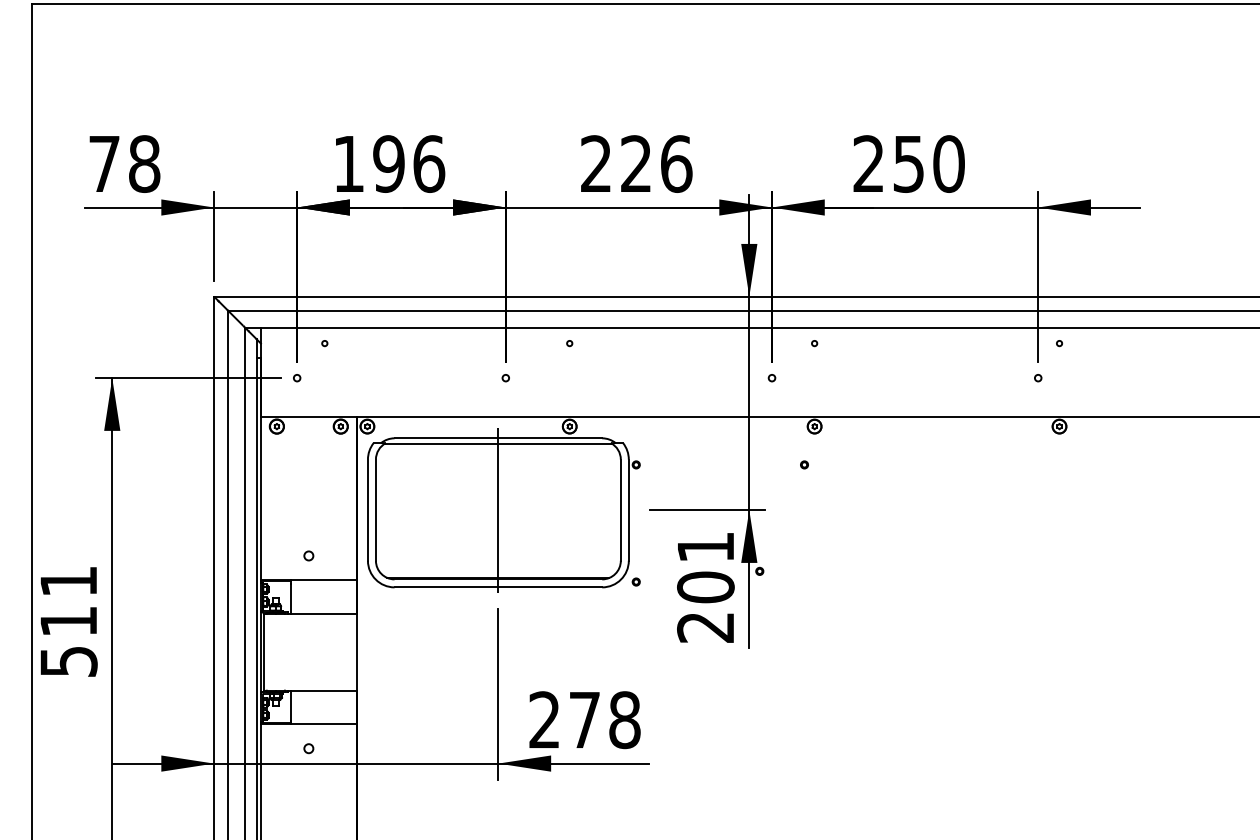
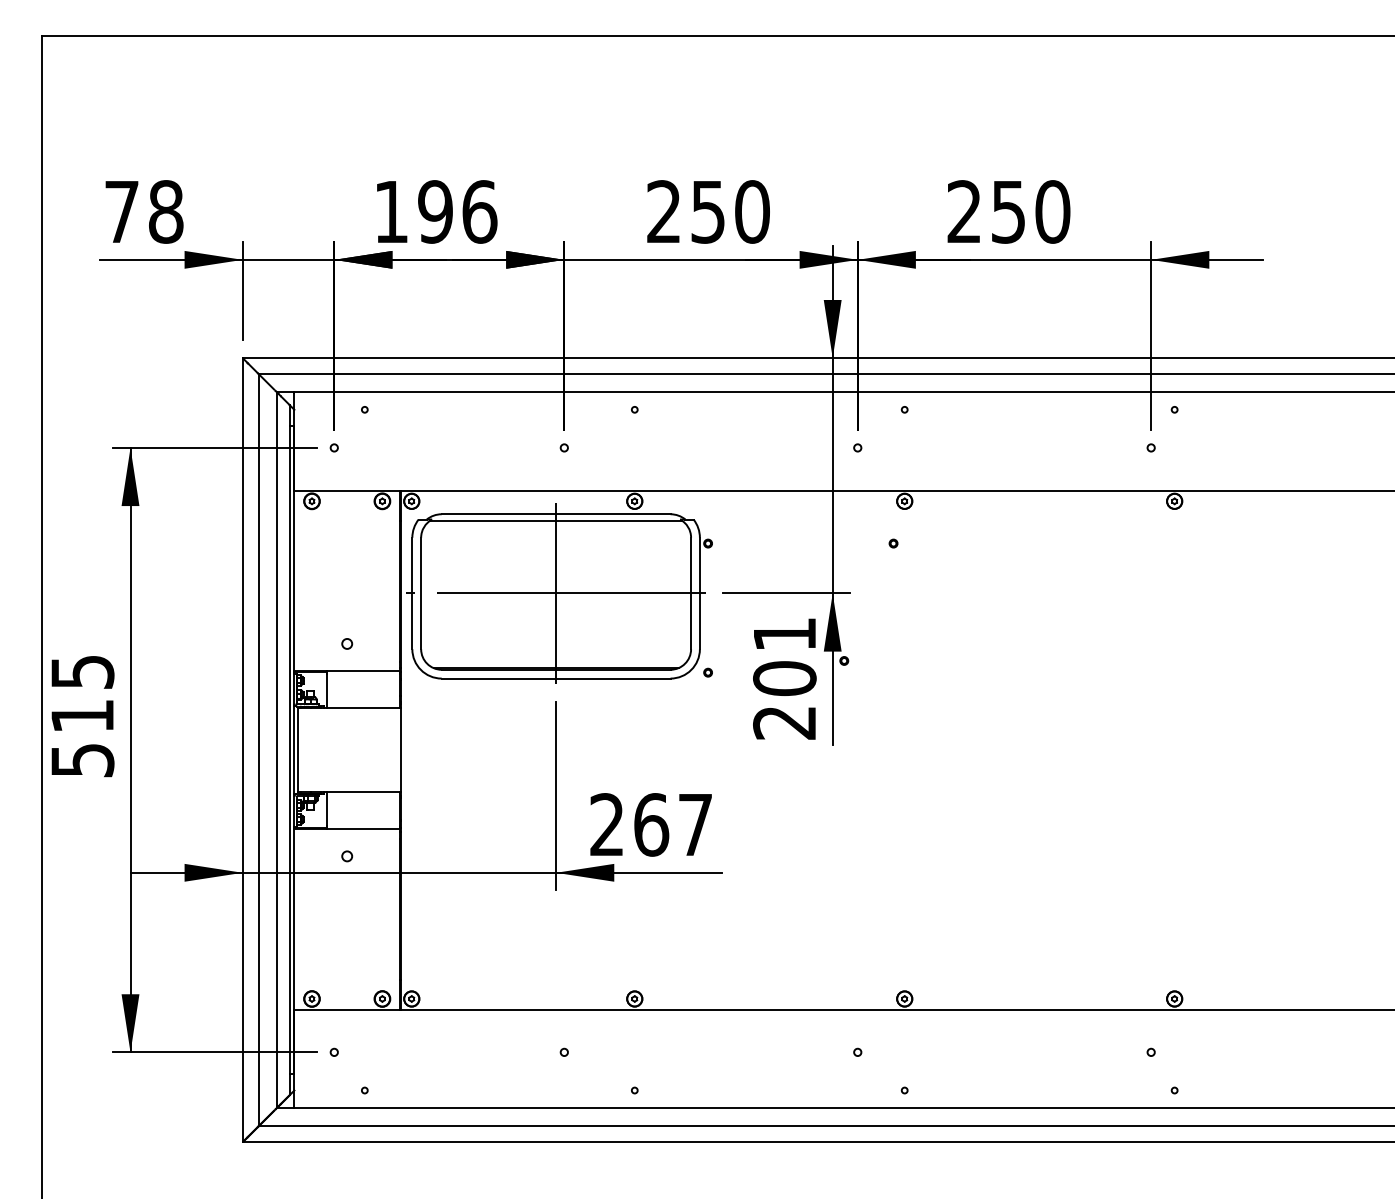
text: (656, 163) -> (730, 211), 226 -> 250
line: (497, 510) -> (555, 593), added
text: (68, 581) -> (82, 672), 511 -> 515
text: (604, 719) -> (673, 824), 278 -> 267

